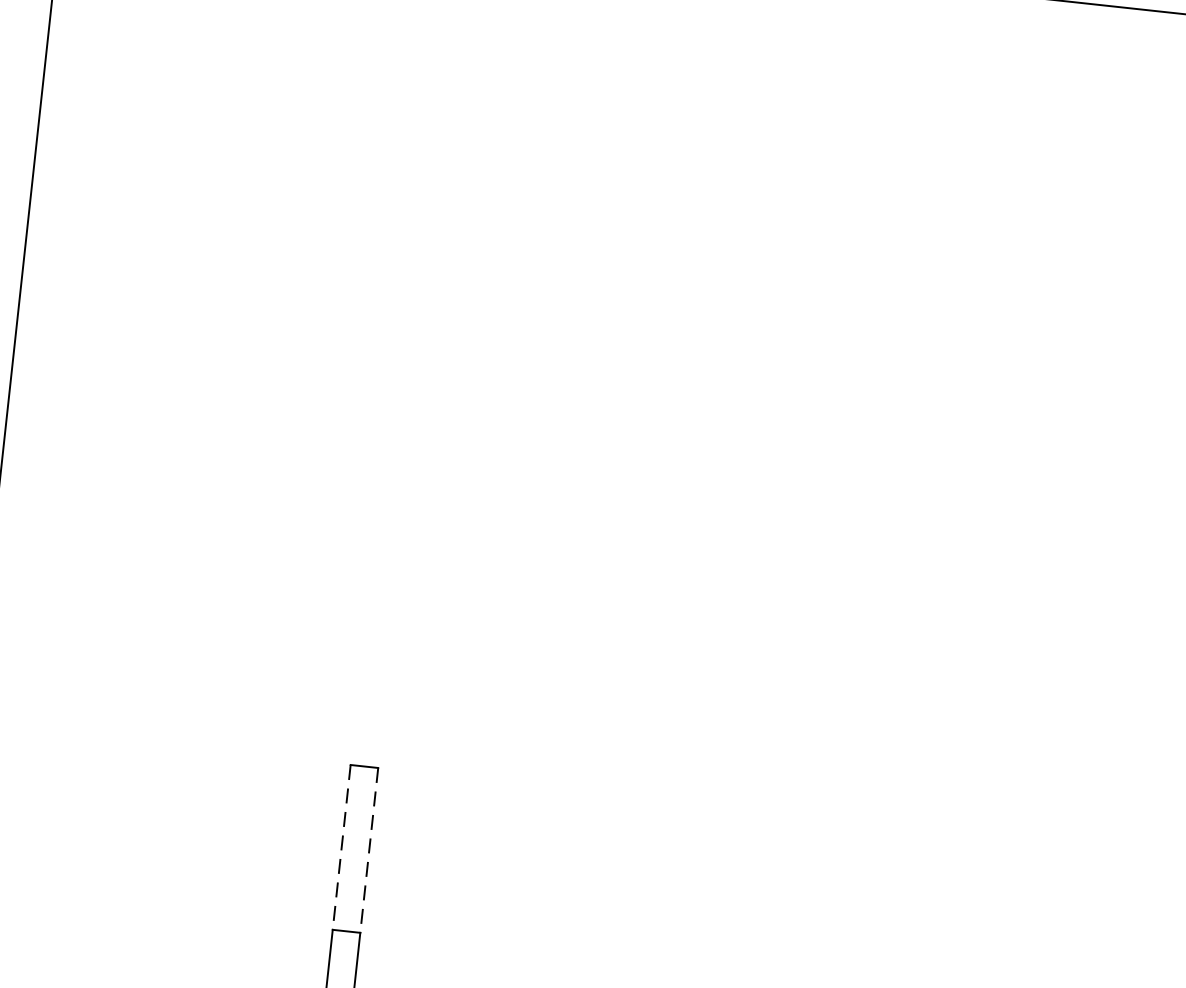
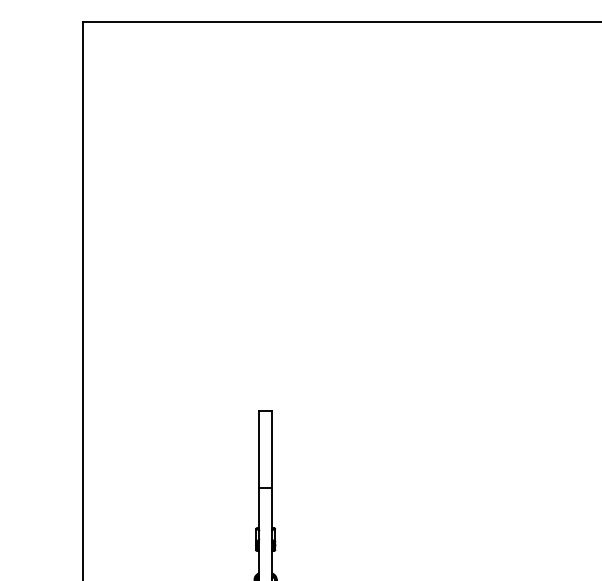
line: (342, 846) -> (259, 449), dashed -> solid
line: (370, 850) -> (272, 449), dashed -> solid

